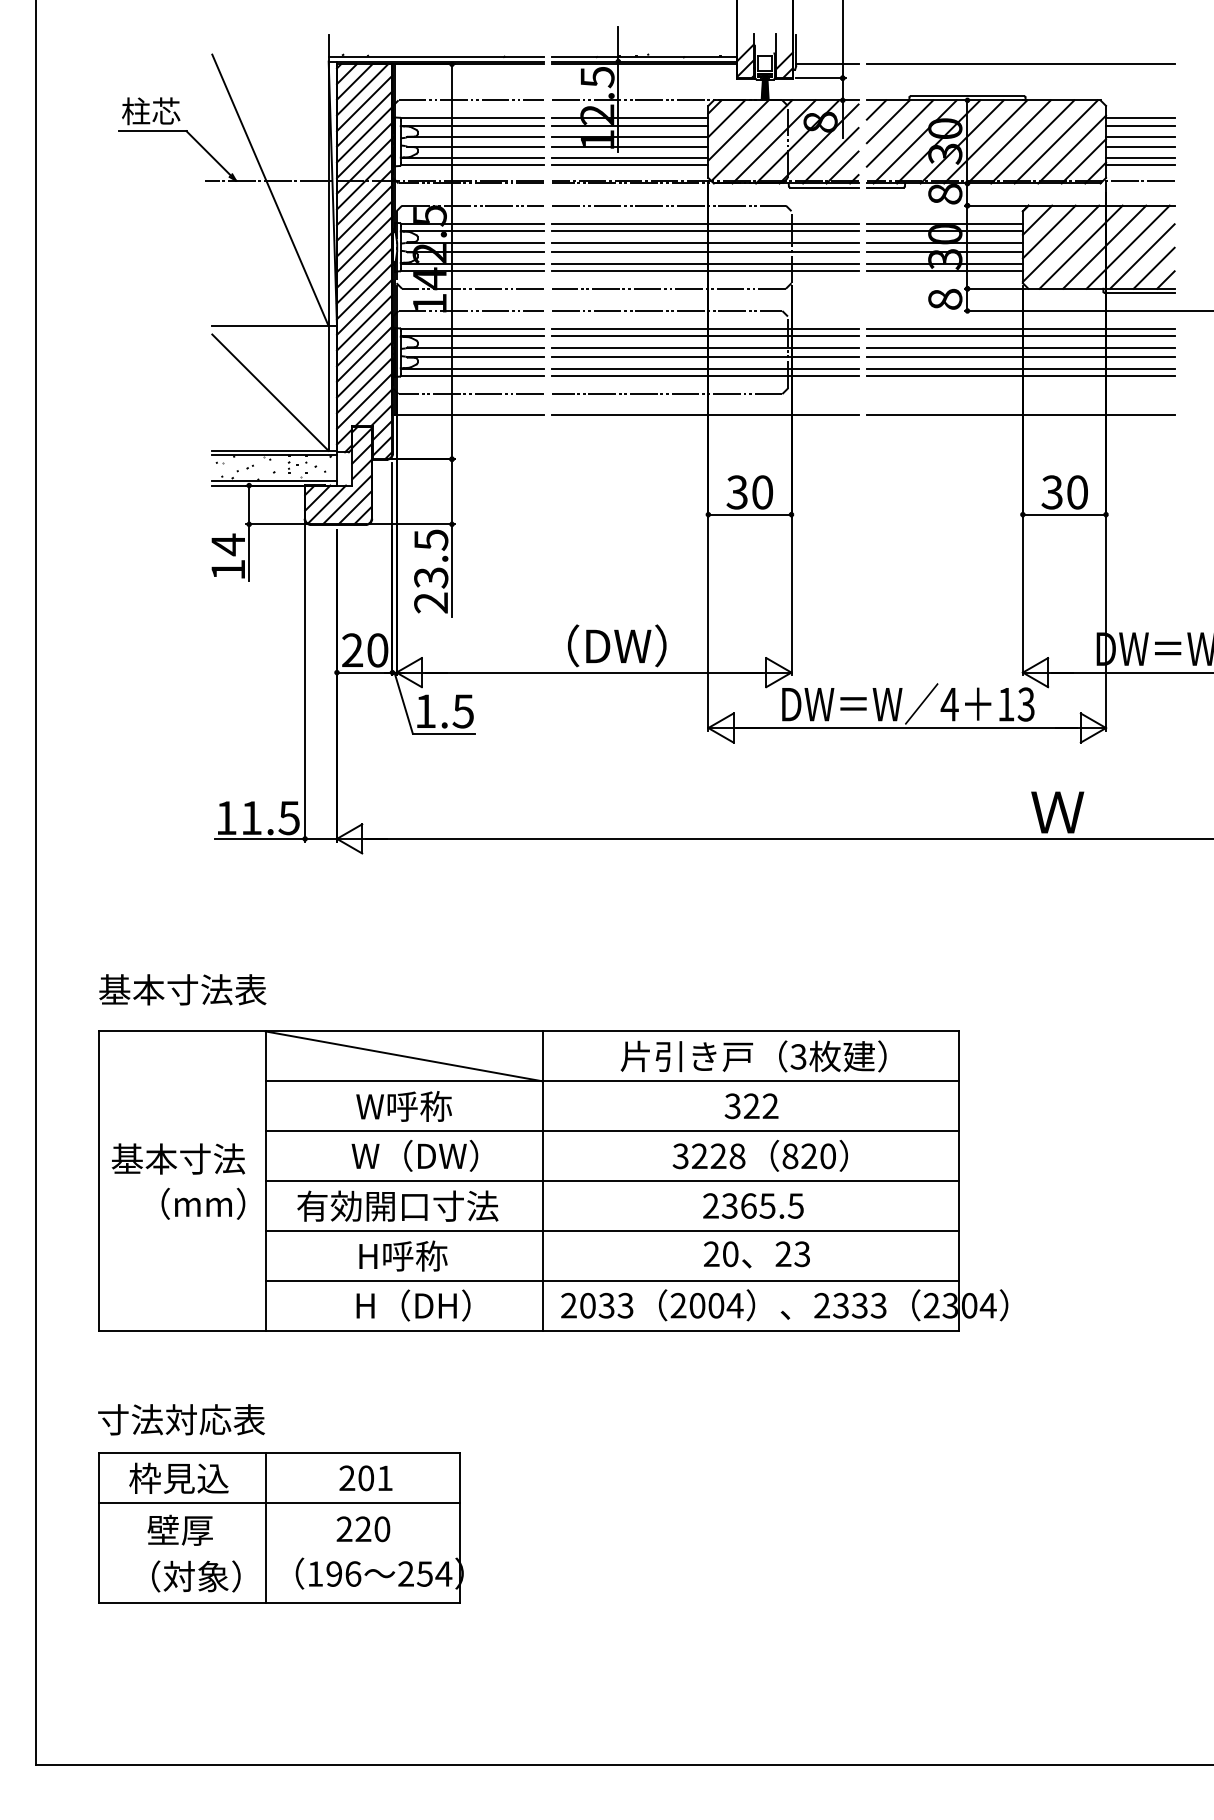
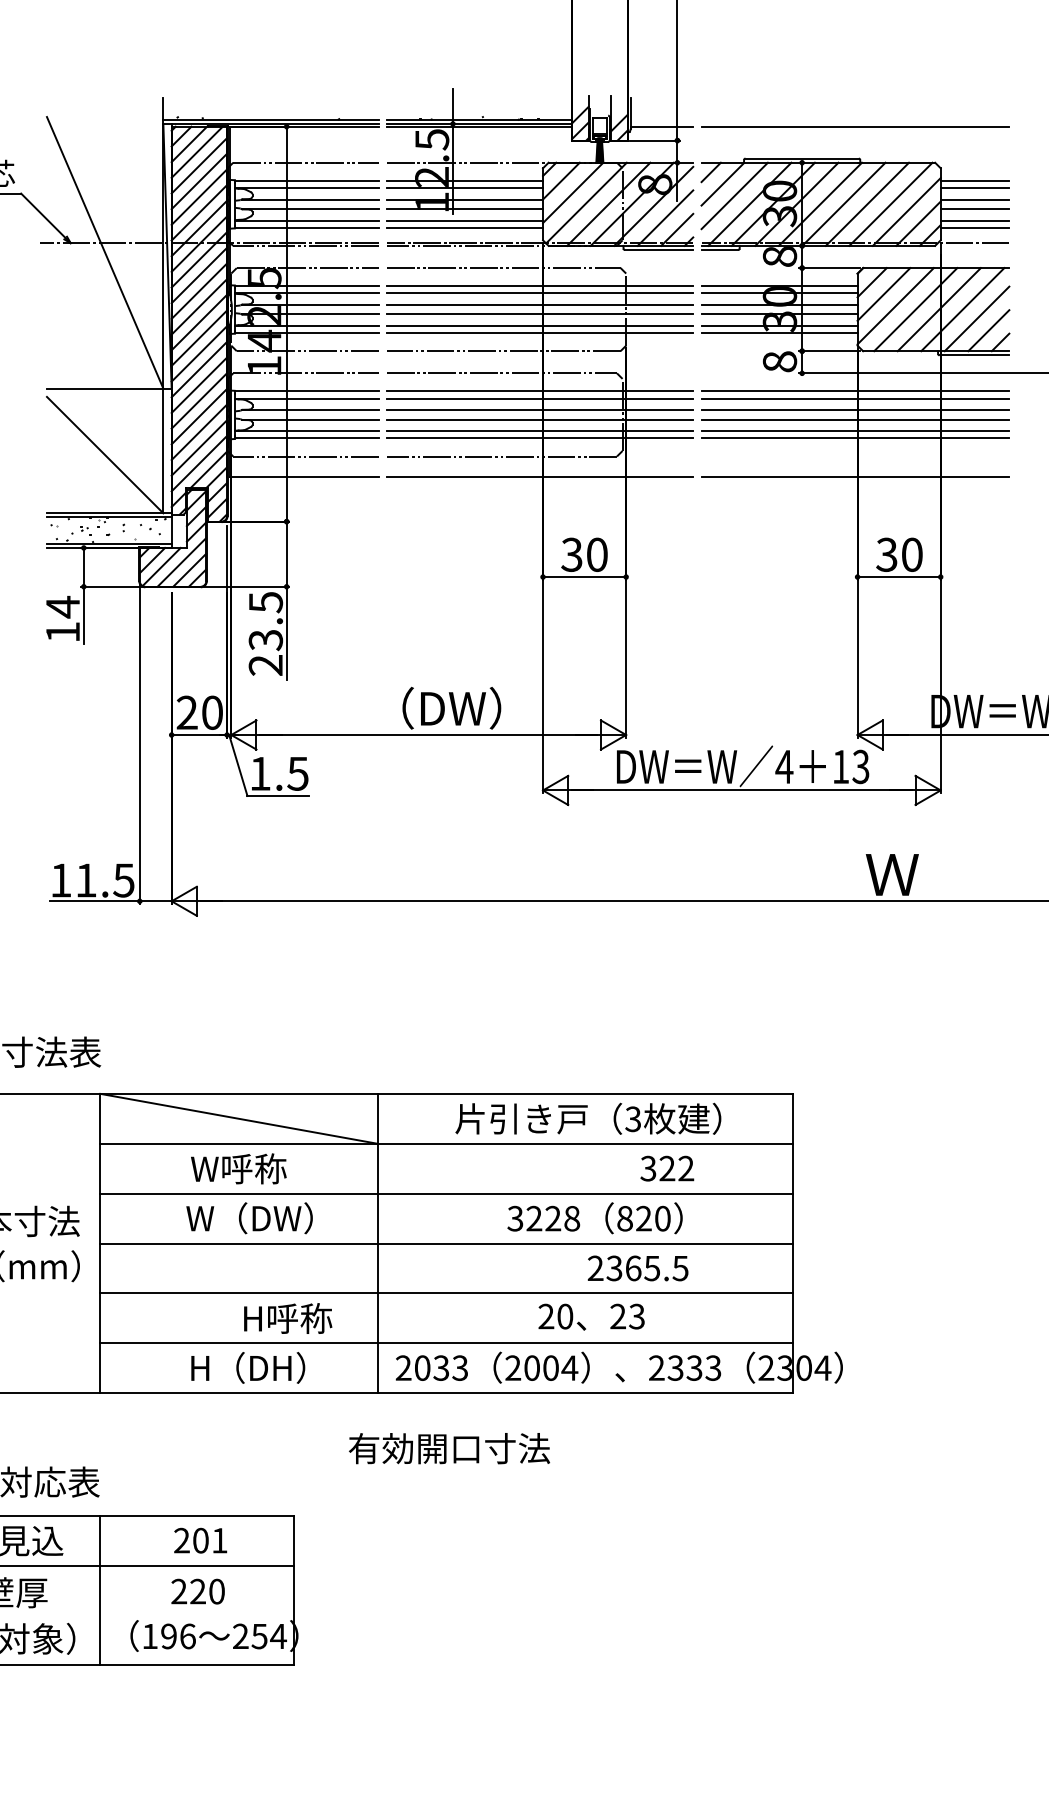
text: (751, 1106) -> (667, 1168), moved
text: (397, 1205) -> (449, 1447), moved
text: (753, 1205) -> (638, 1267), moved
text: (403, 1255) -> (288, 1317), moved

